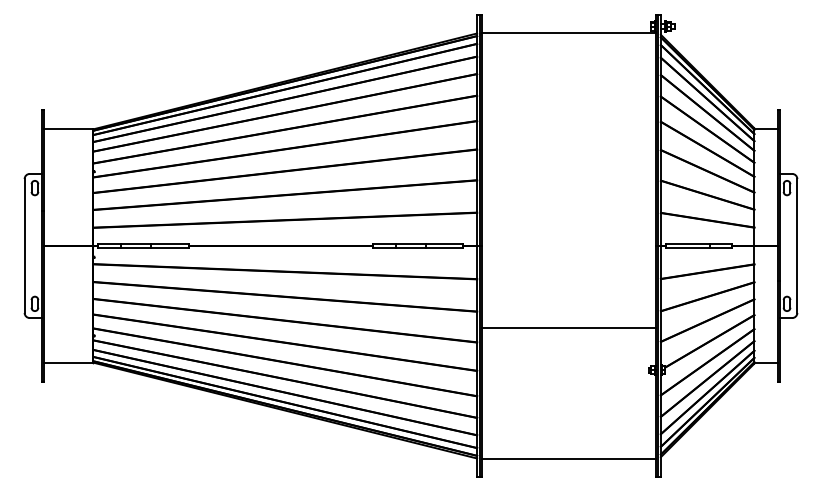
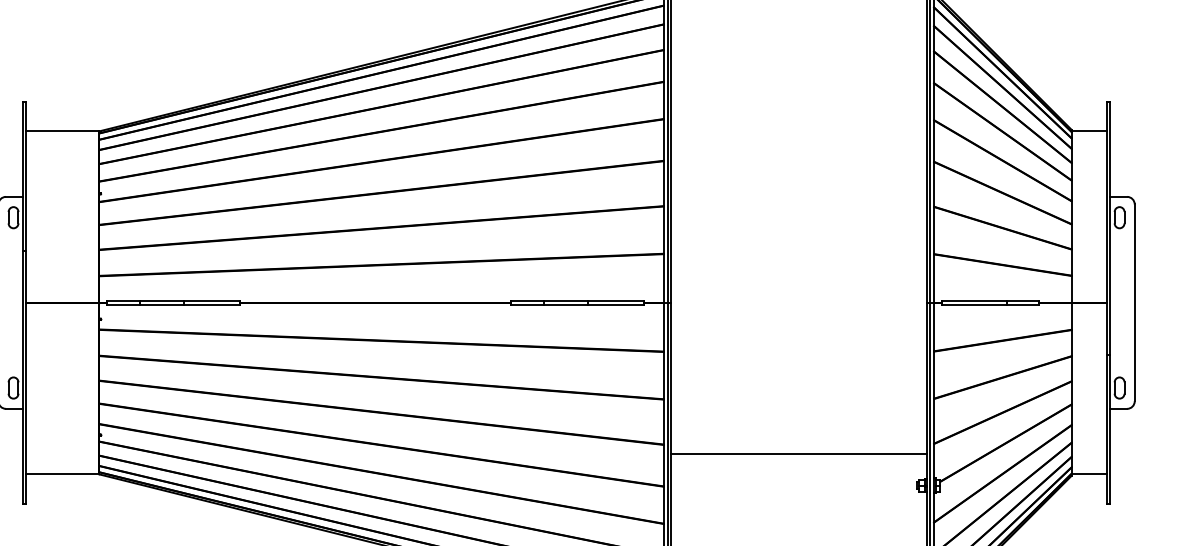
line: (568, 328) -> (798, 455), moved

